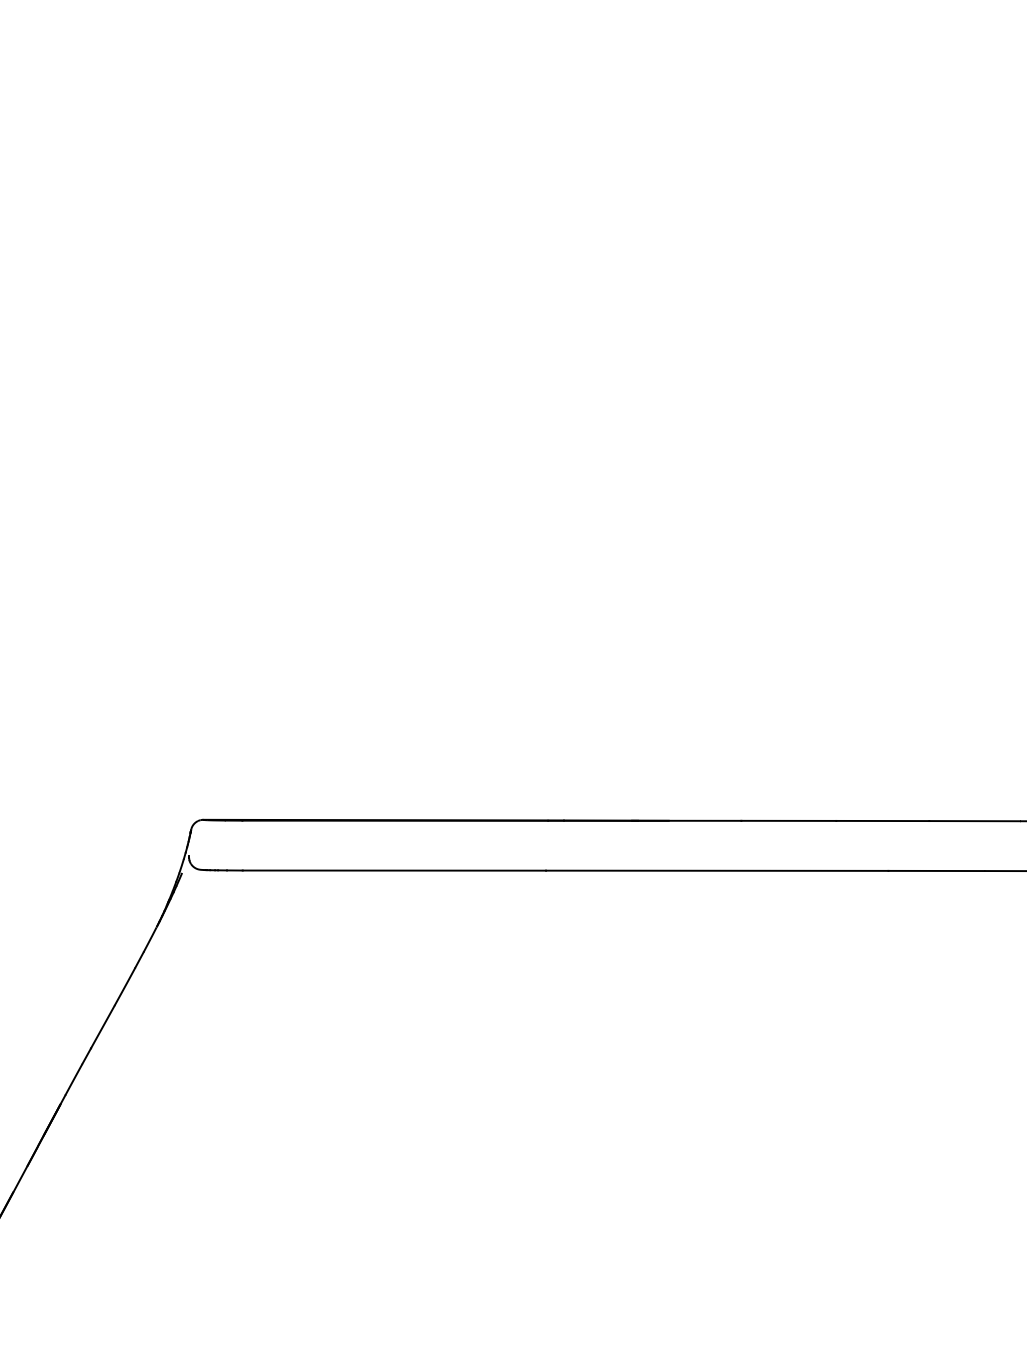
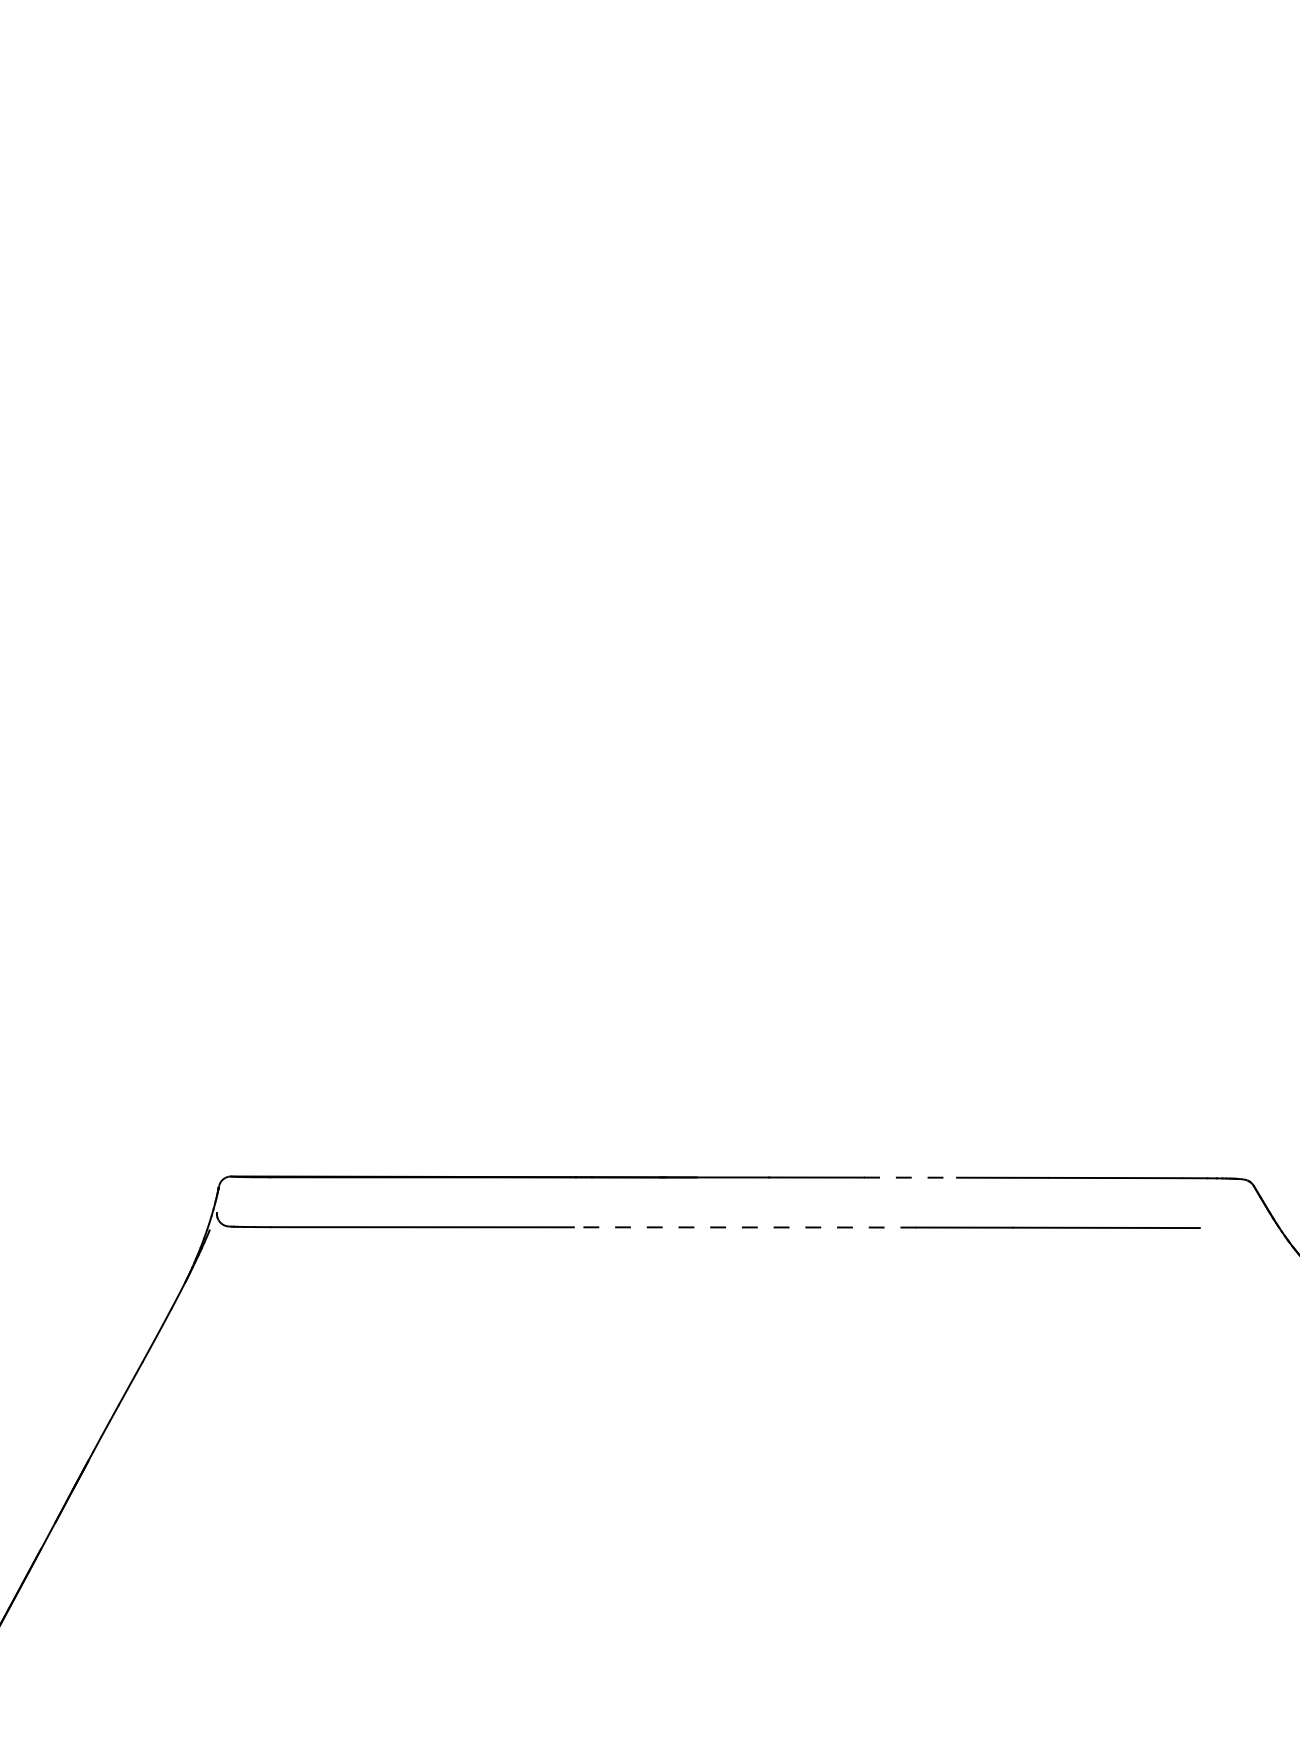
line: (883, 820) -> (911, 1177), solid -> dashed
line: (716, 870) -> (744, 1227), solid -> dashed

